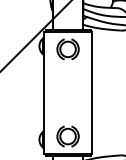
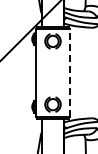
line: (92, 92) -> (70, 72), solid -> dashed

